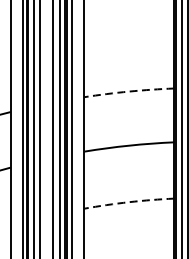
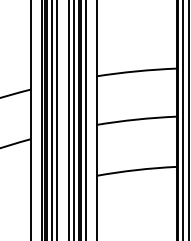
arc: (129, 91) -> (136, 71), dashed -> solid
arc: (129, 202) -> (136, 170), dashed -> solid

